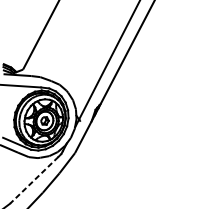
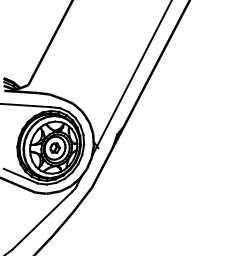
line: (33, 180) -> (41, 221), dashed -> solid

